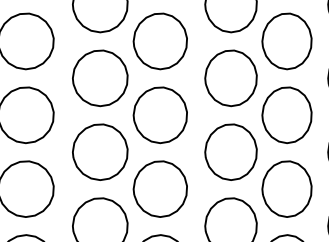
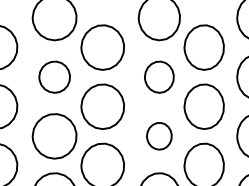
part: (100, 78) -> (54, 77), size x0.7
part: (230, 78) -> (158, 77), size x0.7
part: (230, 151) -> (158, 135), size x0.6

